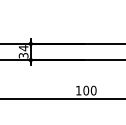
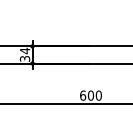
text: (79, 90) -> (83, 95), 100 -> 600

